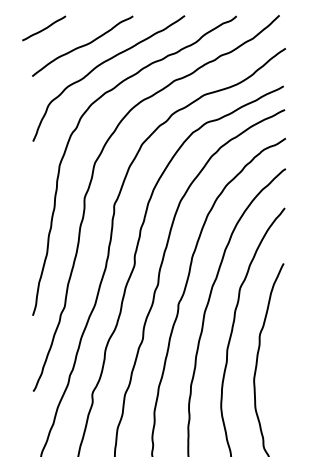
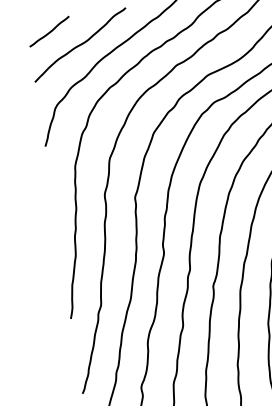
line: (44, 28) -> (49, 31), moved

